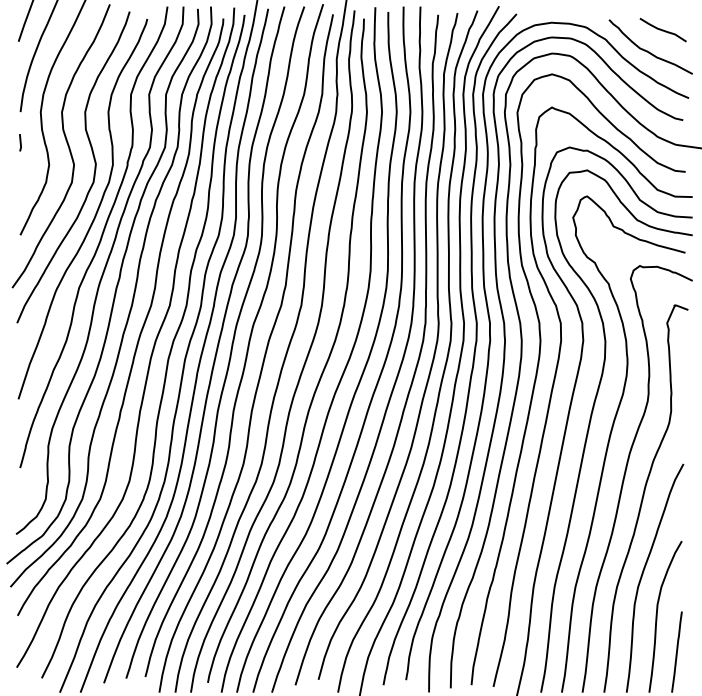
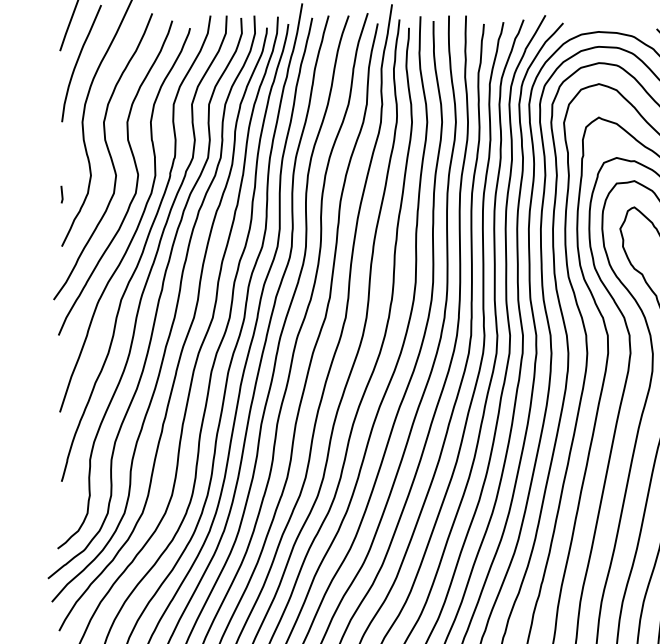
line: (20, 142) -> (62, 194), moved

